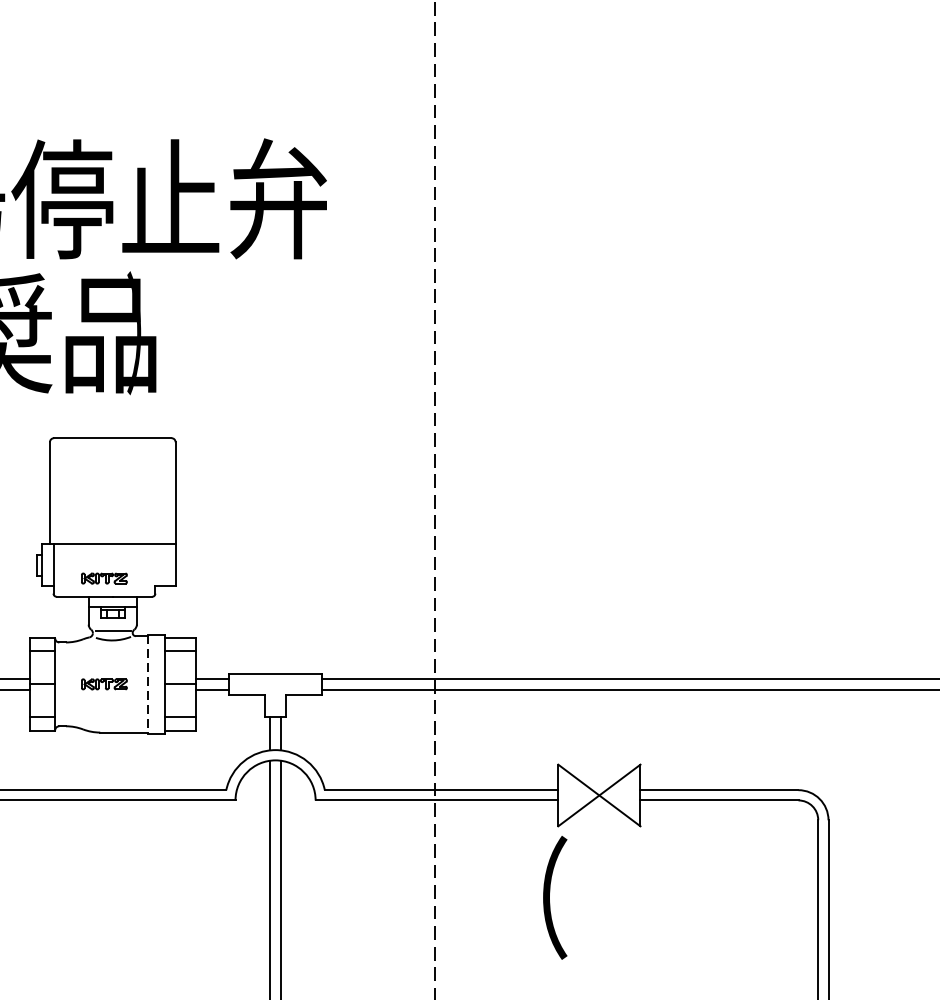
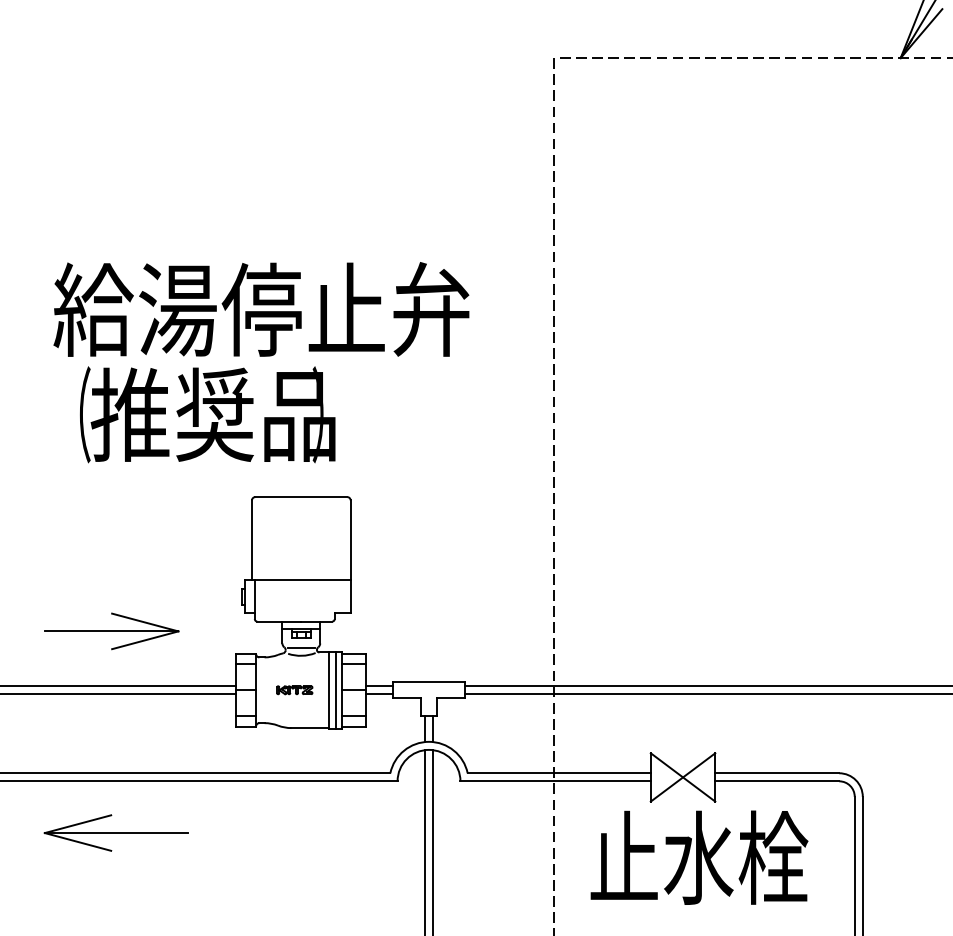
part: (104, 578) -> (294, 607), removed
line: (156, 683) -> (335, 689), added
line: (148, 684) -> (329, 690), dashed -> solid
text: (620, 897) -> (699, 857), （ -> 止水栓

